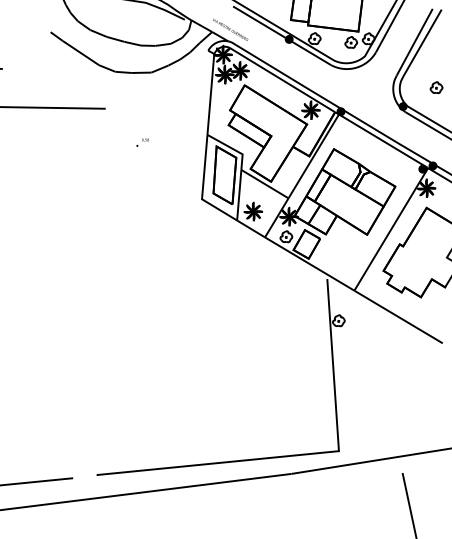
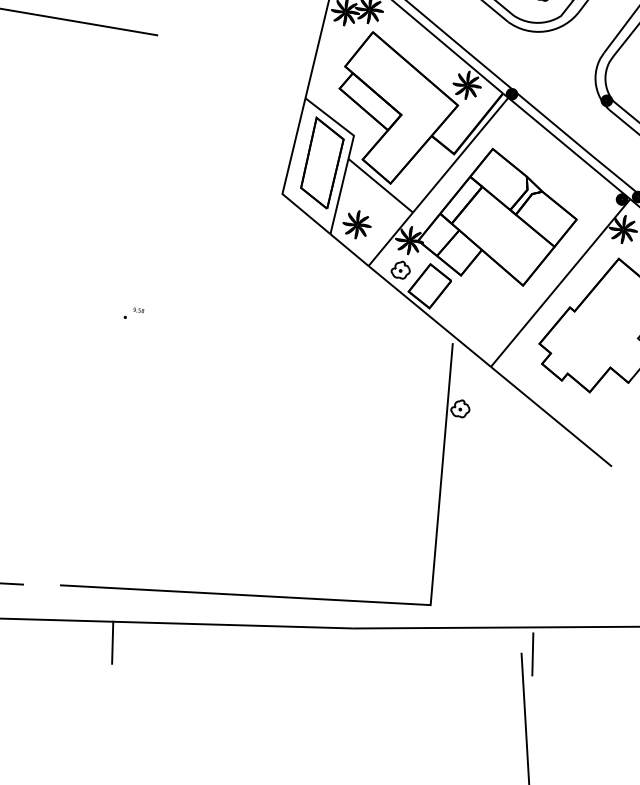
text: (142, 142) -> (133, 313), moved
line: (409, 472) -> (532, 653), added
line: (136, 506) -> (112, 641), added

